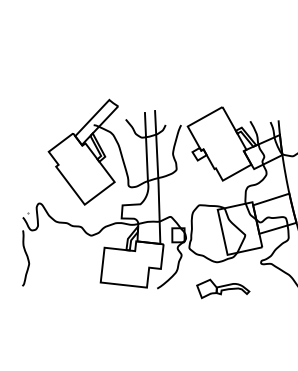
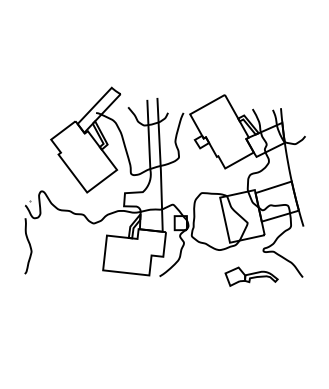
part: (223, 288) -> (251, 276), moved

